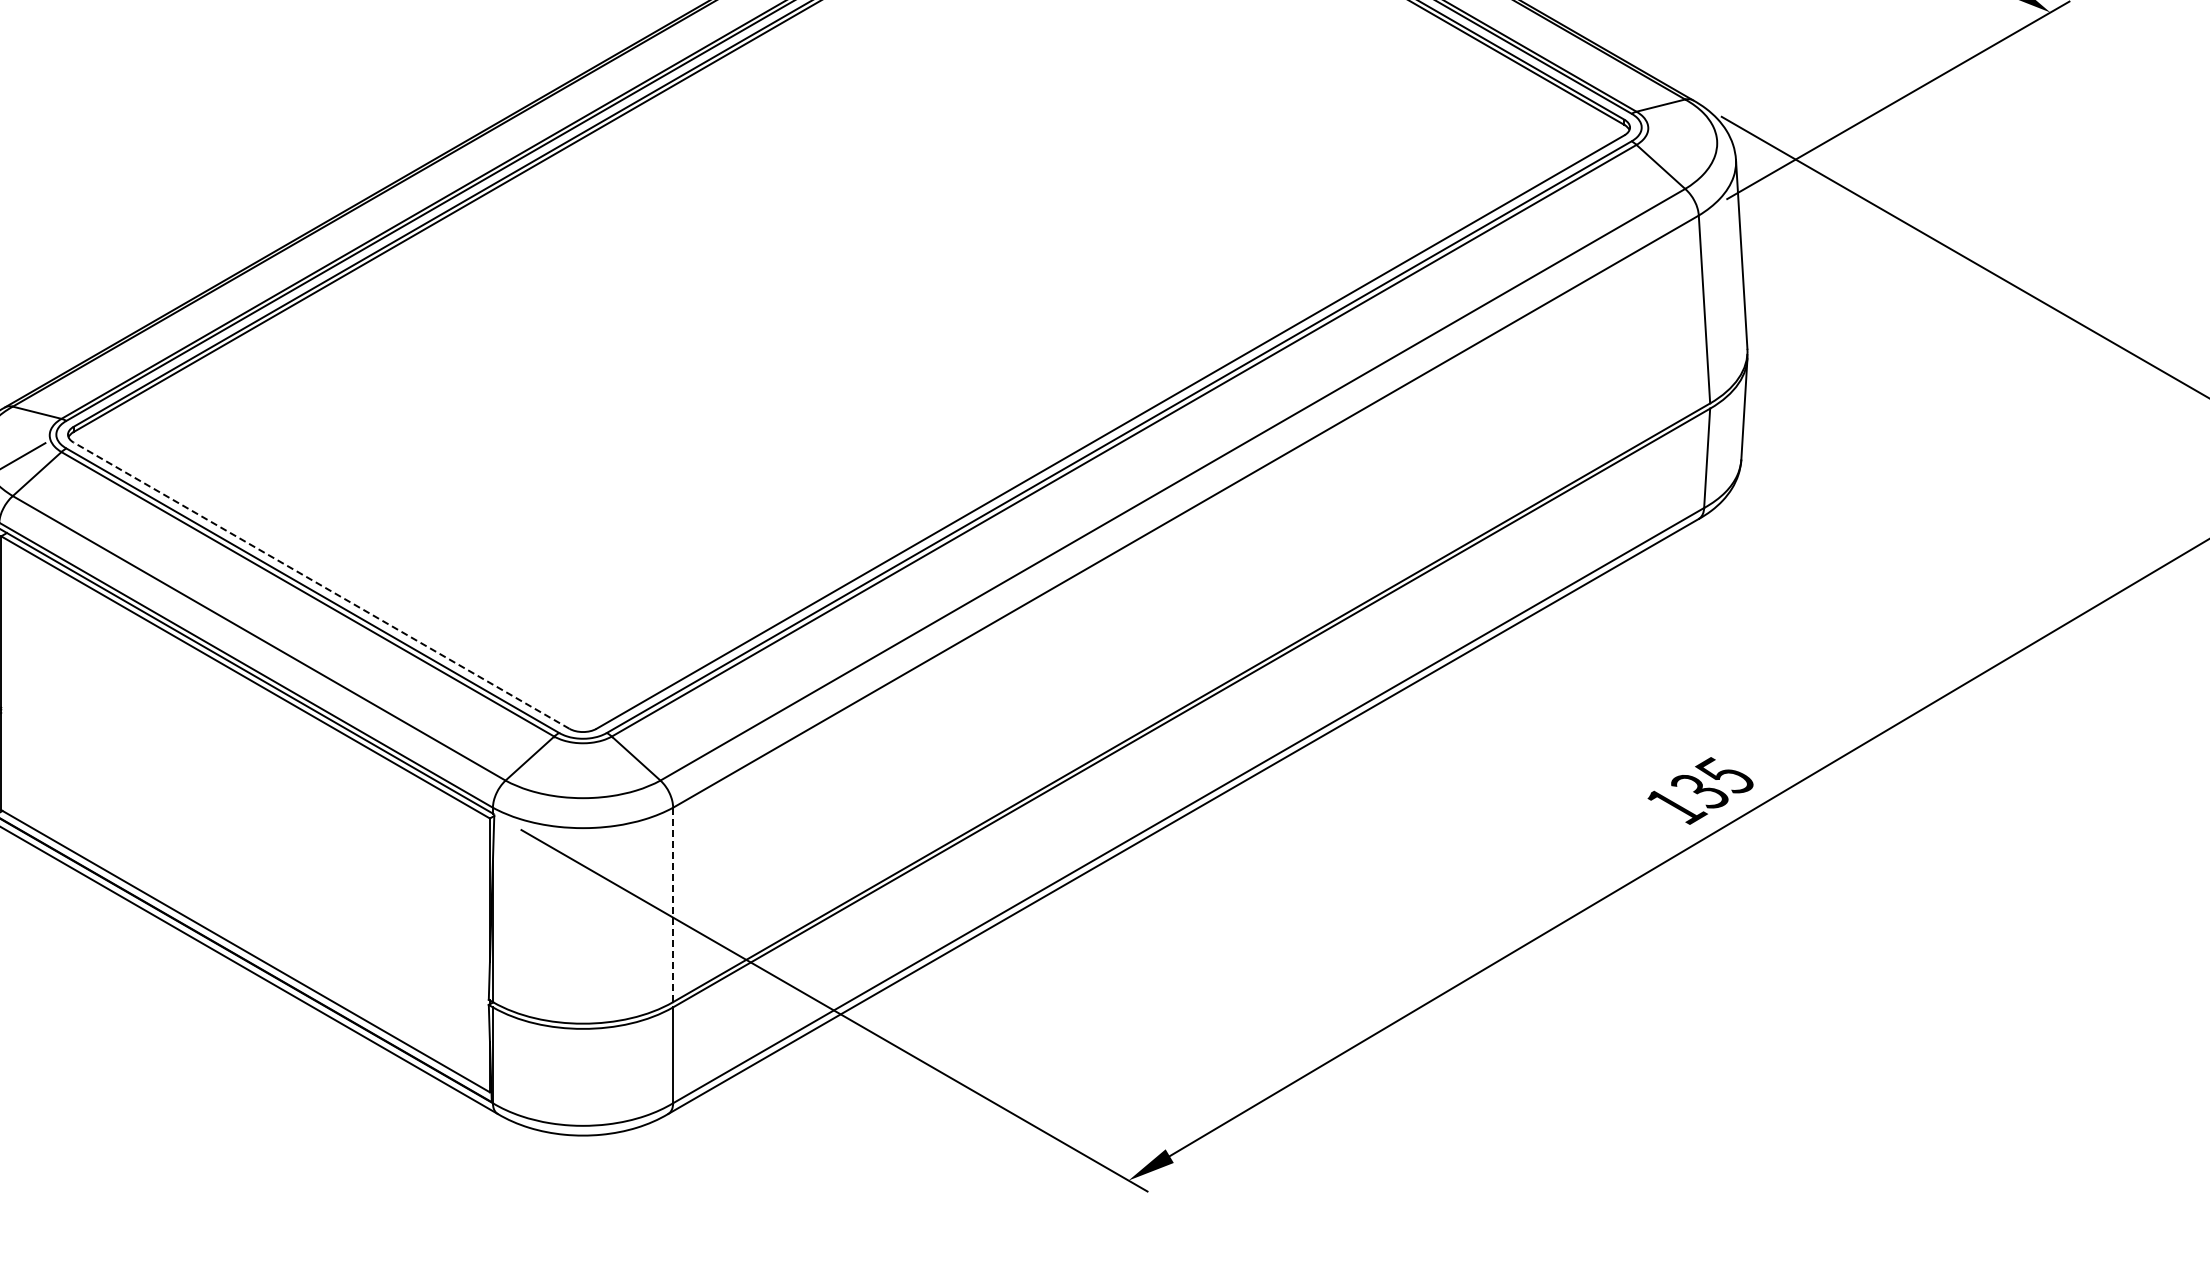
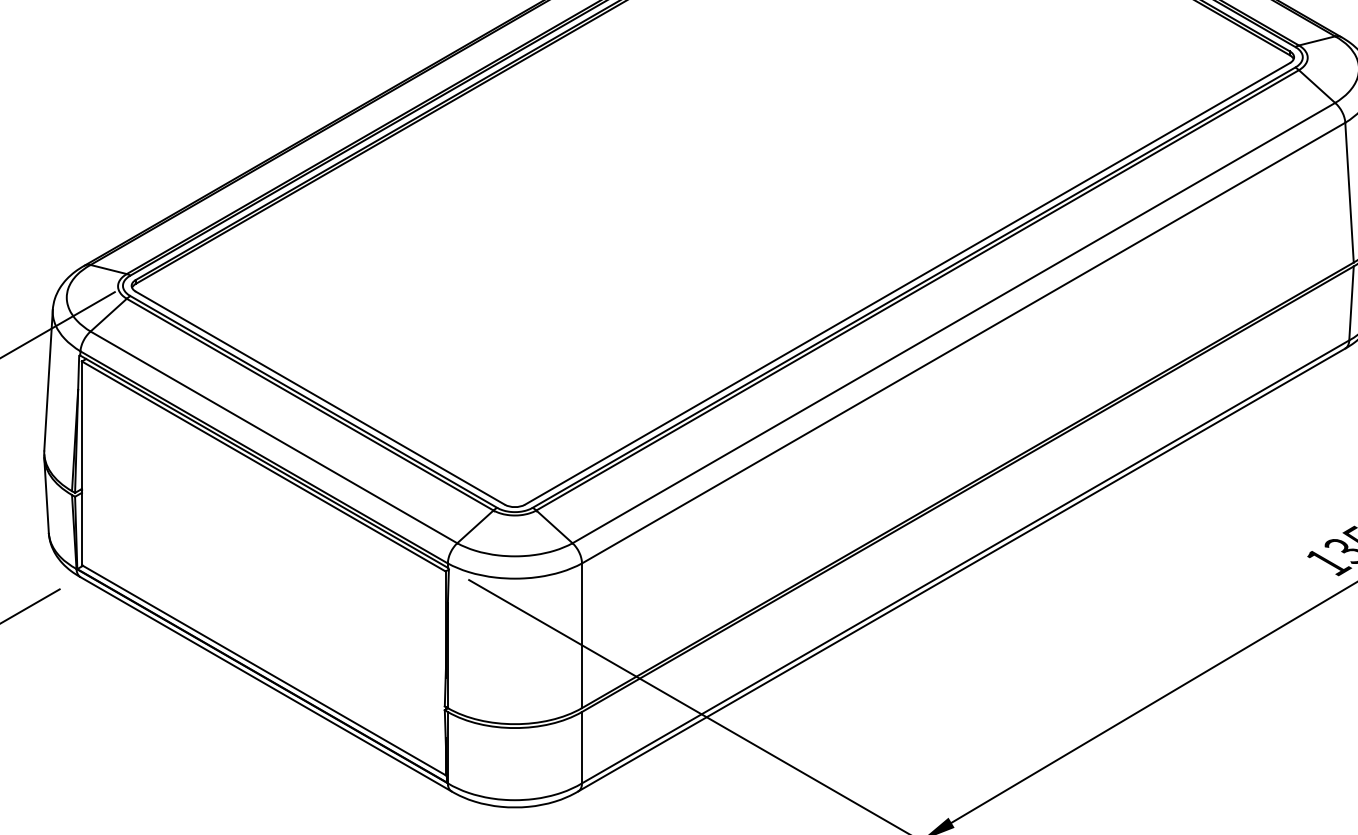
line: (321, 585) -> (320, 398), dashed -> solid
line: (673, 904) -> (582, 635), dashed -> solid

